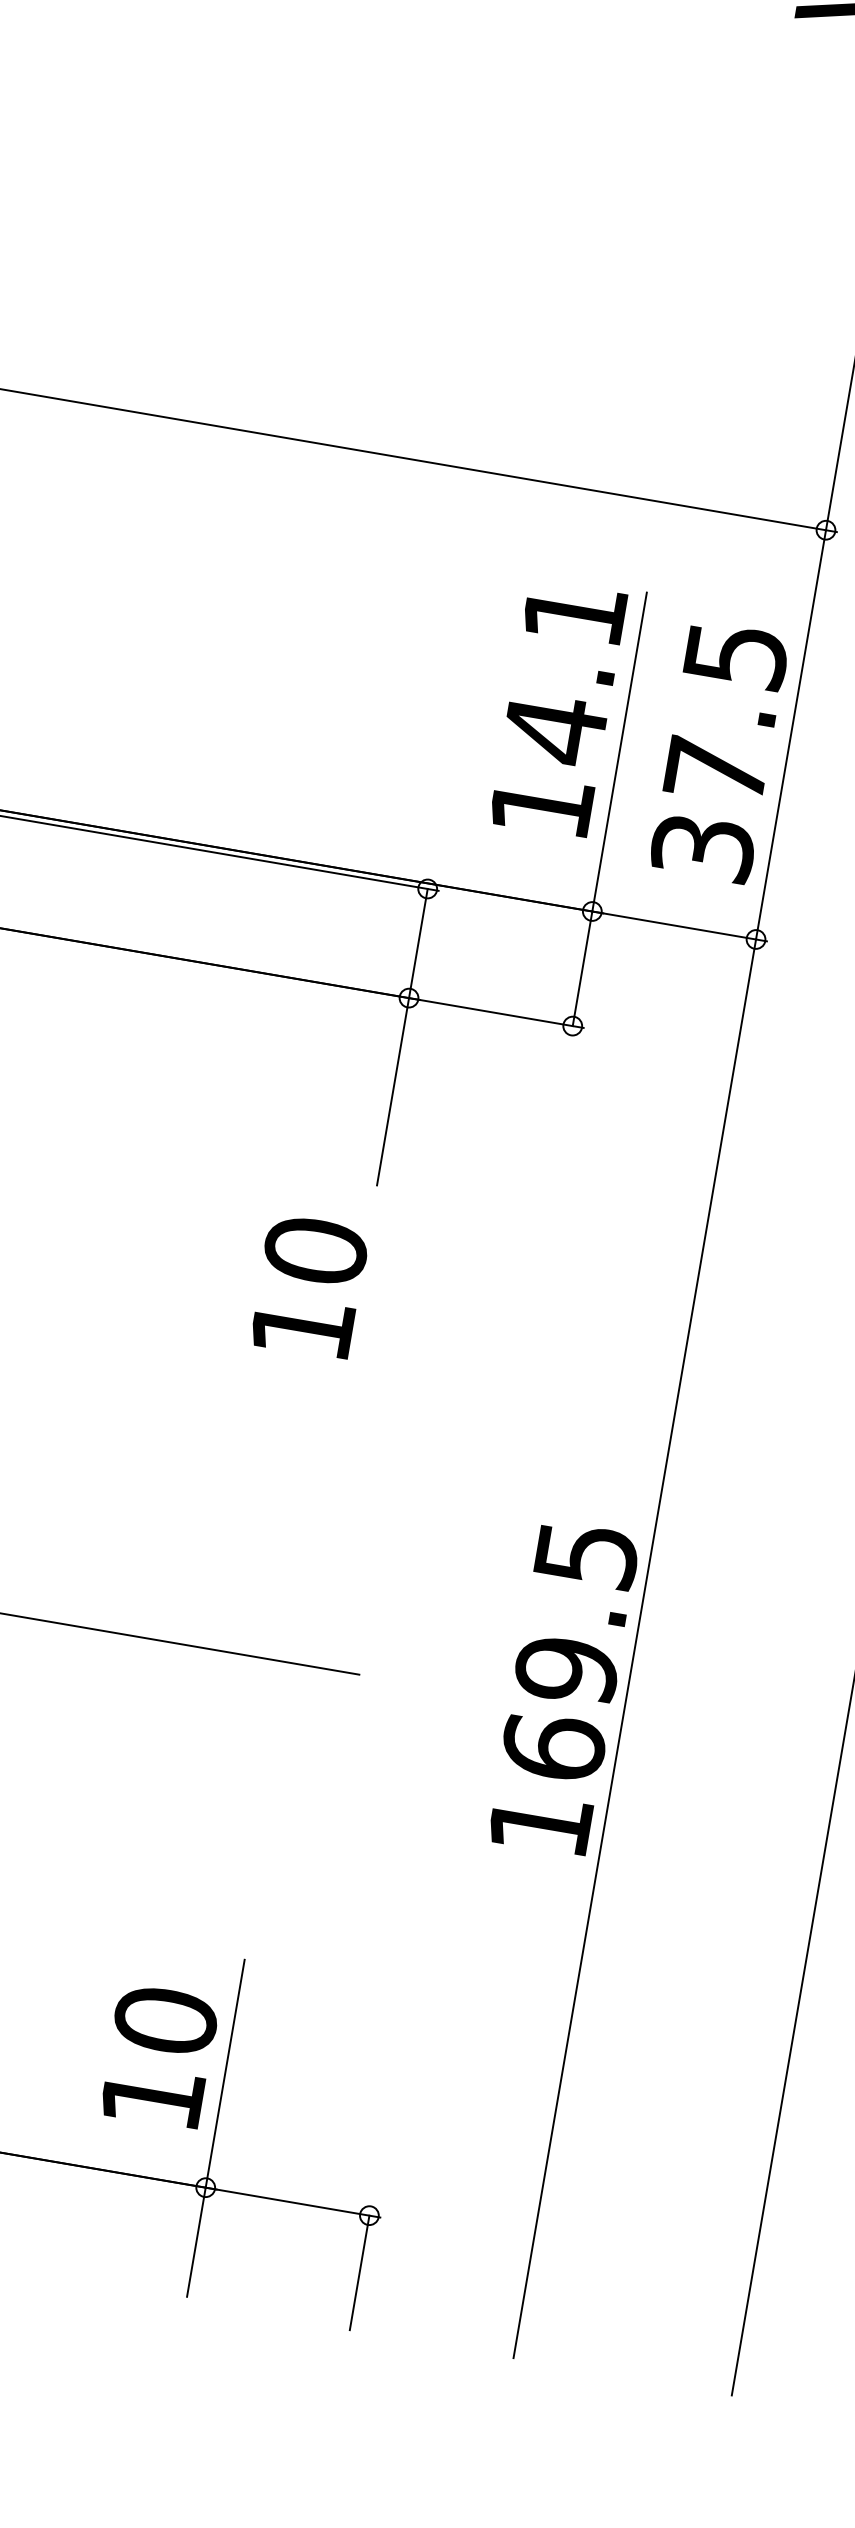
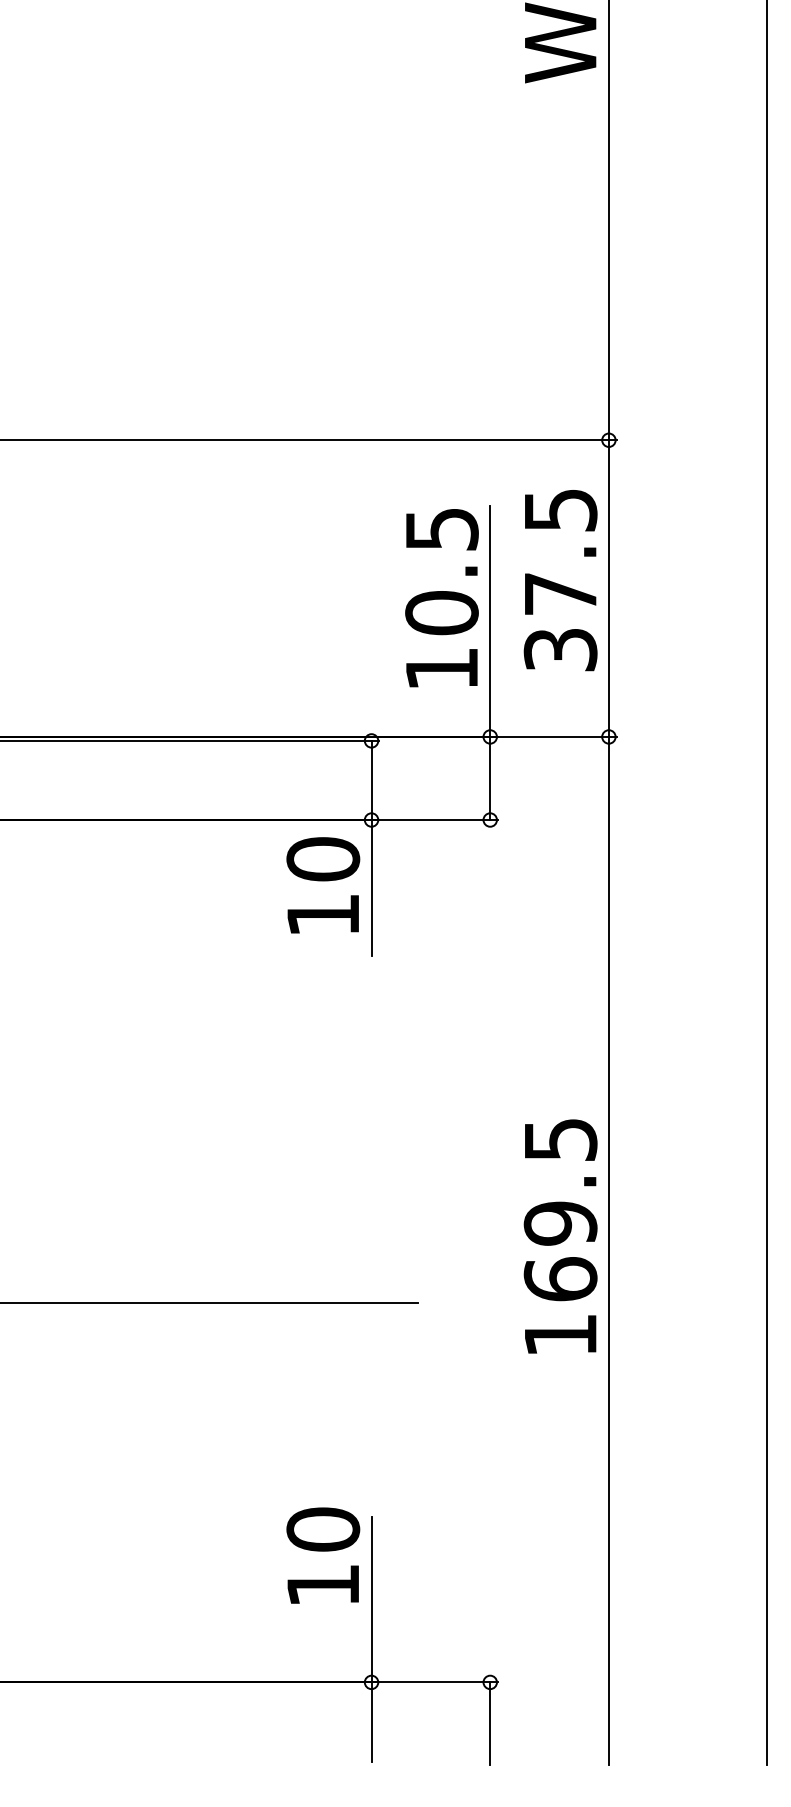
text: (563, 673) -> (441, 572), 14.1 -> 10.5
text: (719, 752) -> (560, 580), moved
text: (309, 1287) -> (323, 885), moved
text: (563, 1688) -> (560, 1236), moved
text: (159, 2056) -> (323, 1555), moved

